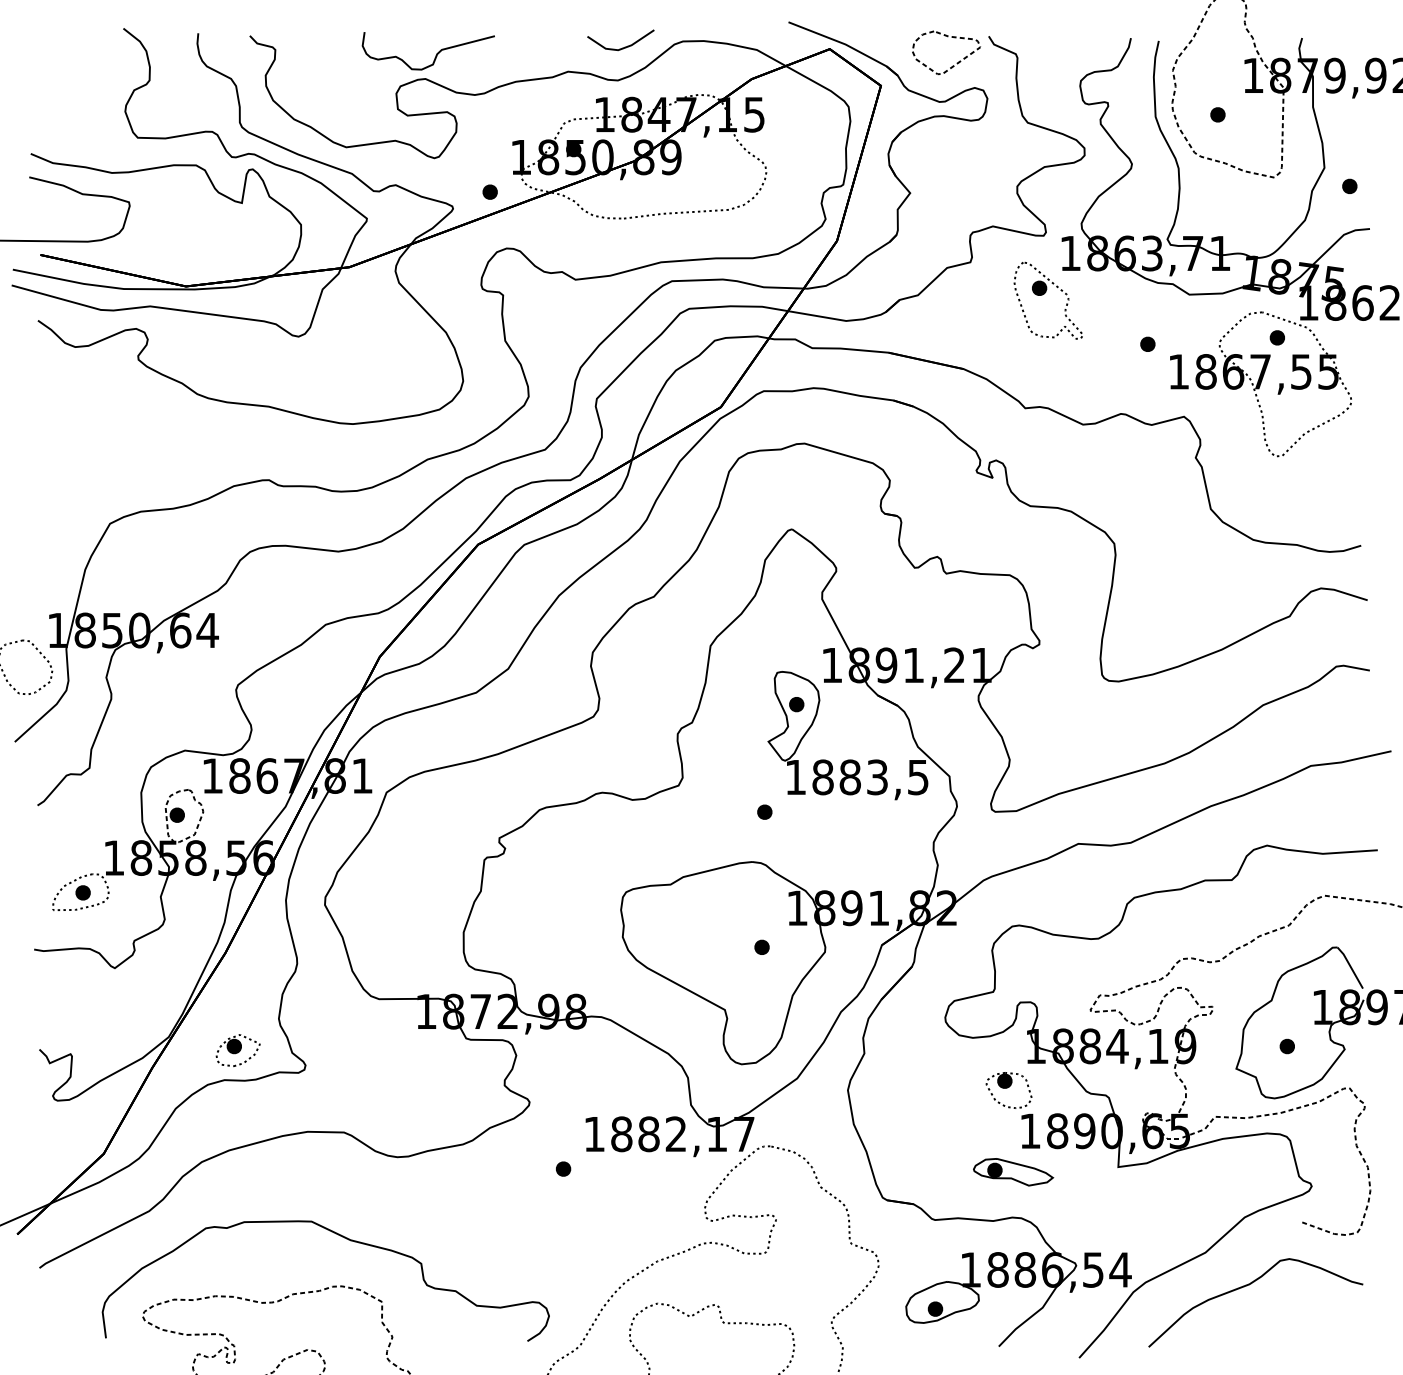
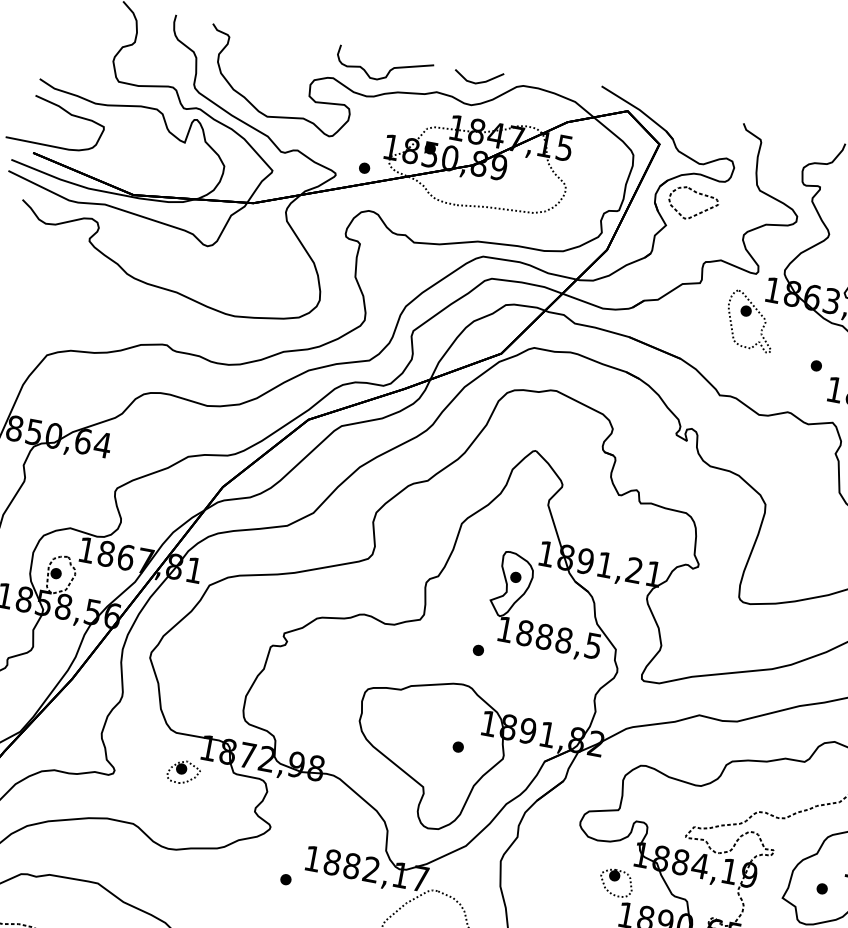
curve: (435, 55) -> (388, 71), moved
part: (952, 65) -> (695, 214), moved
text: (877, 777) -> (564, 640), 1883,5 -> 1888,5
part: (237, 1050) -> (183, 772), moved

